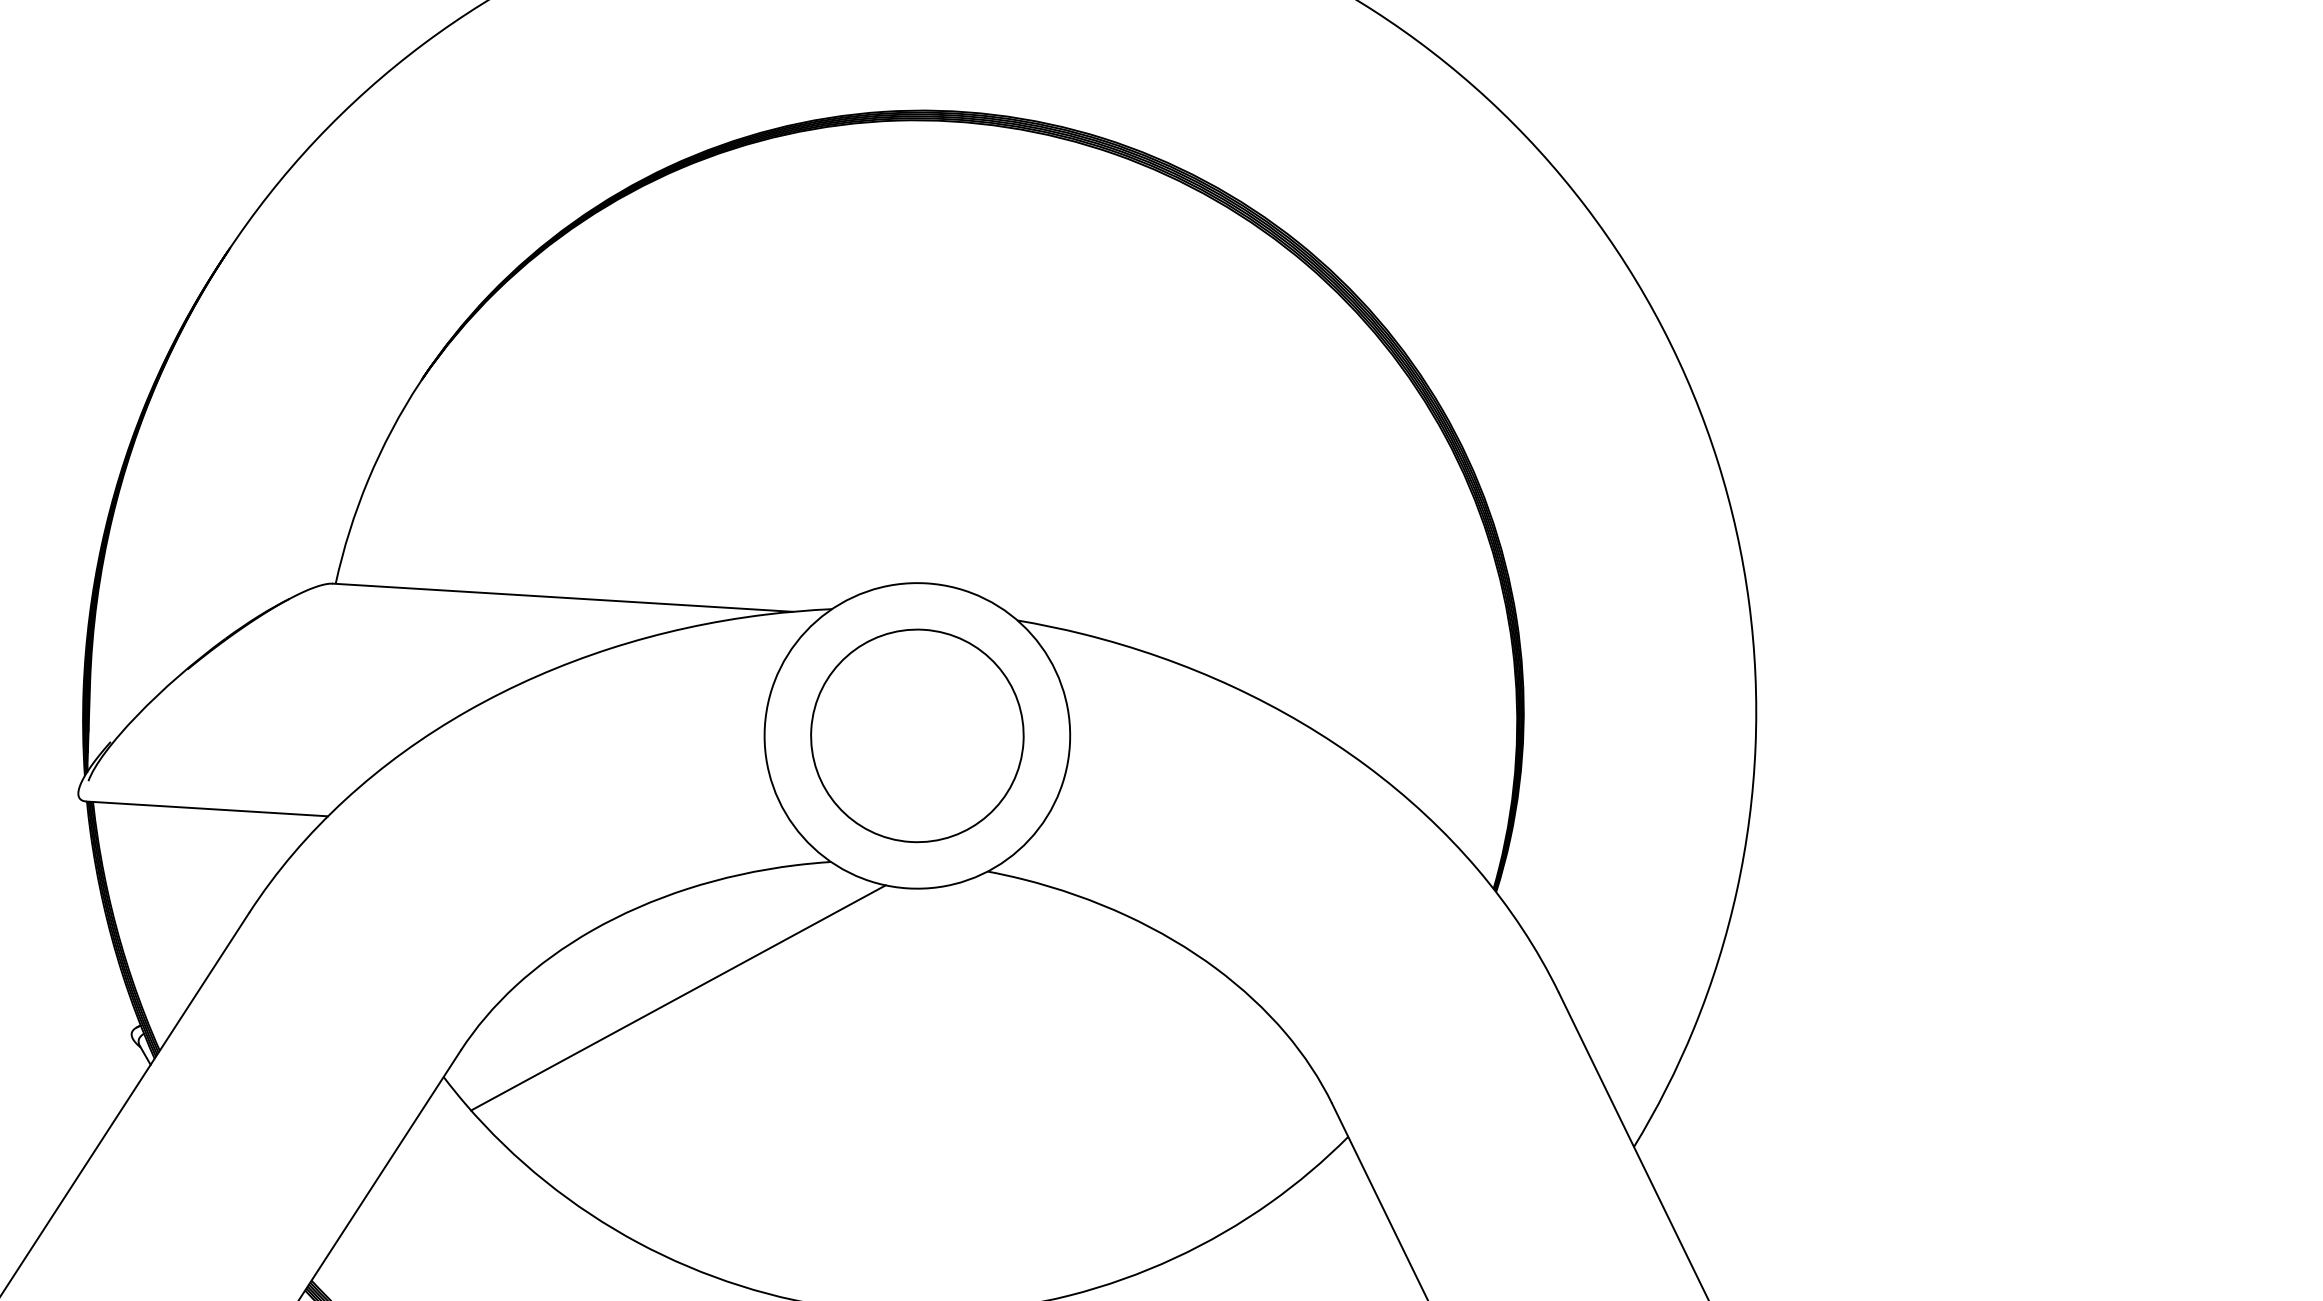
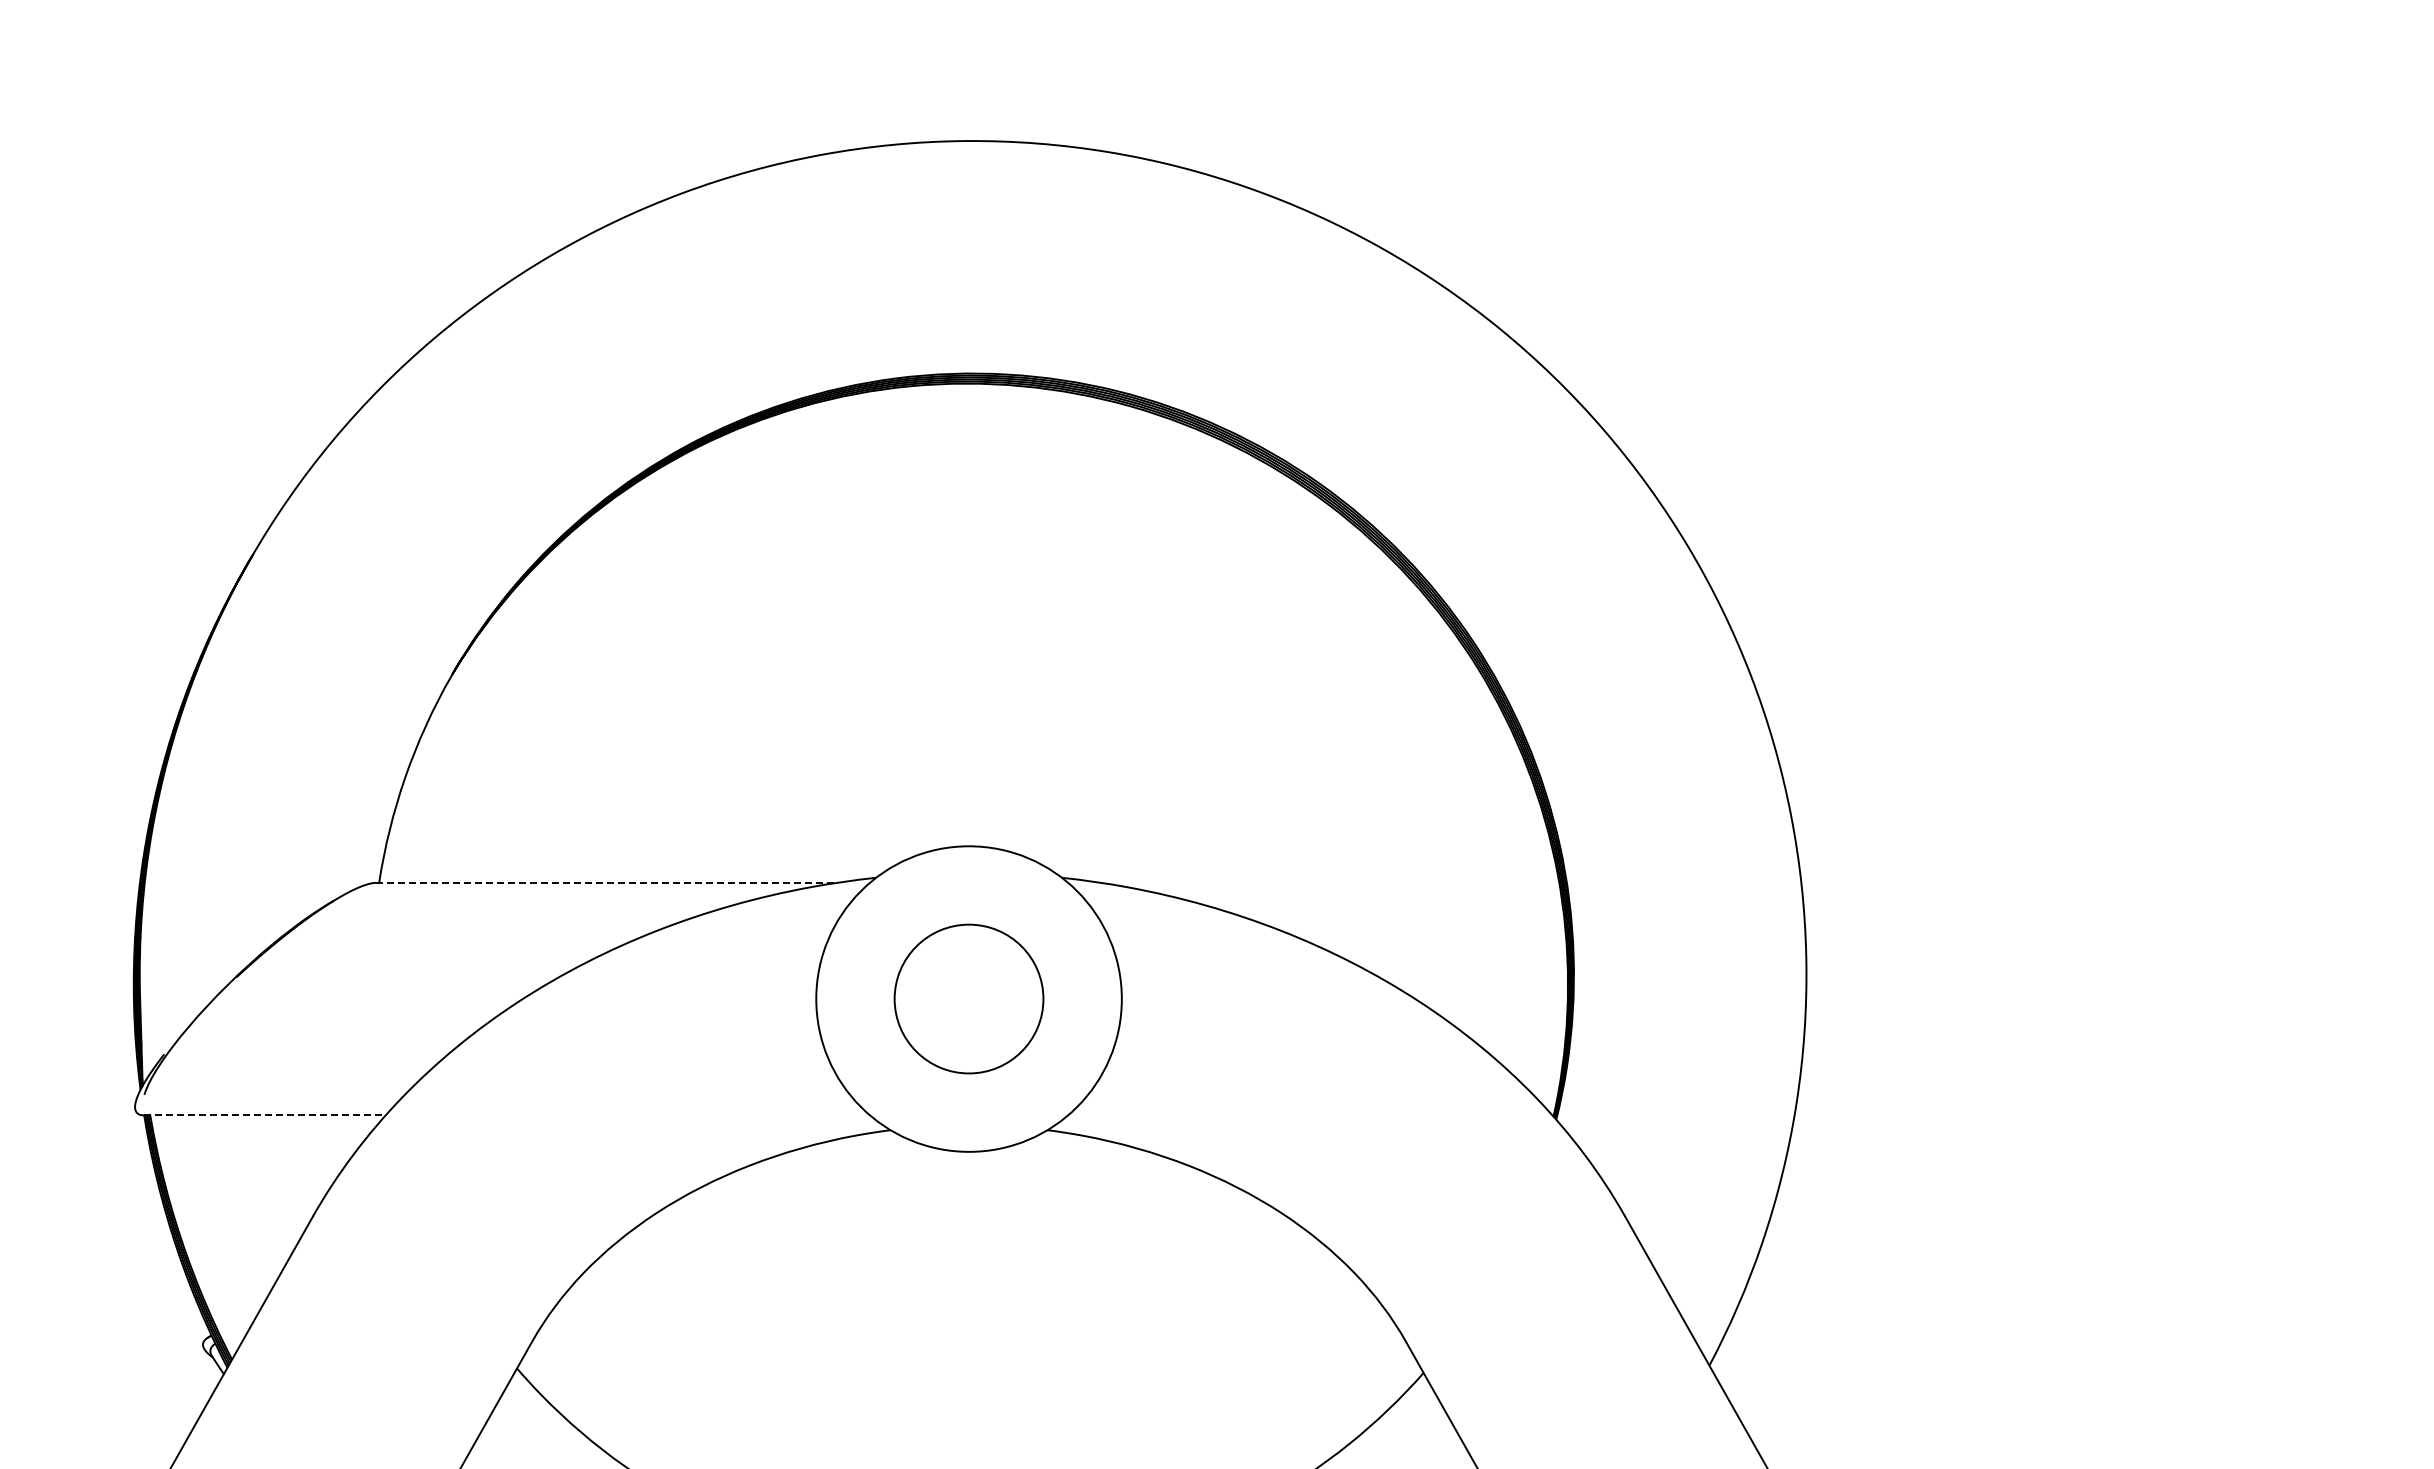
line: (563, 597) -> (607, 882), solid -> dashed
circle: (916, 735) -> (968, 998), size x0.7
line: (207, 809) -> (264, 1115), solid -> dashed
line: (678, 998) -> (746, 1275), removed

